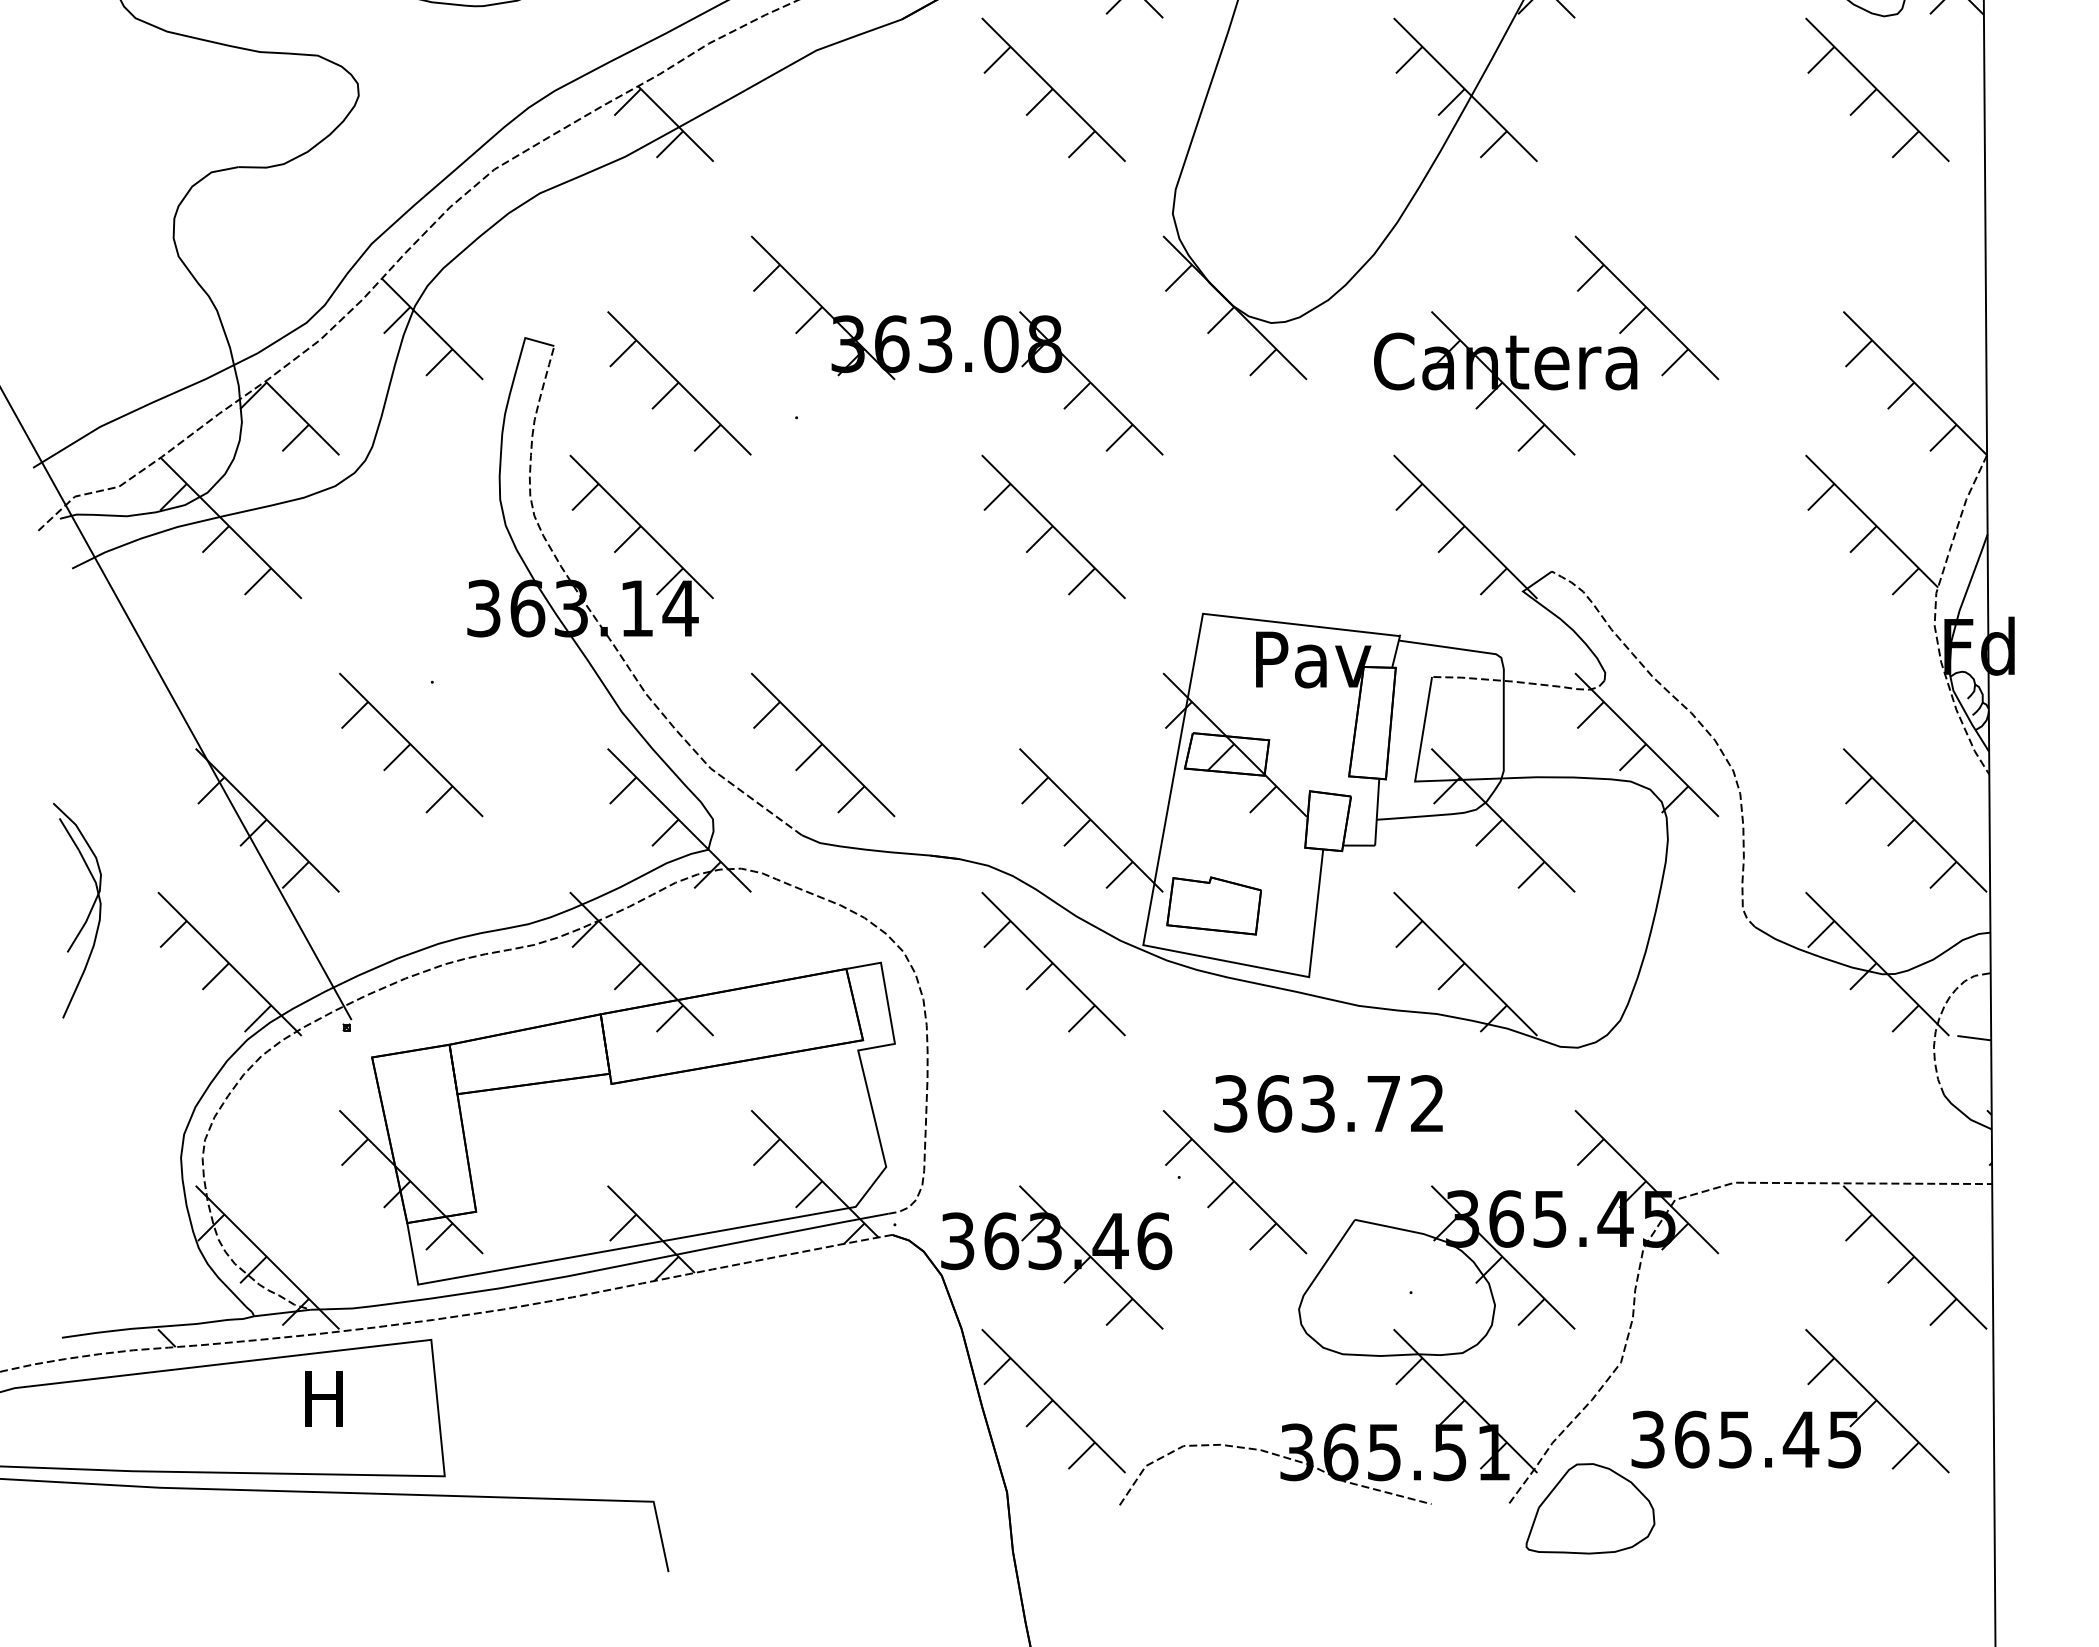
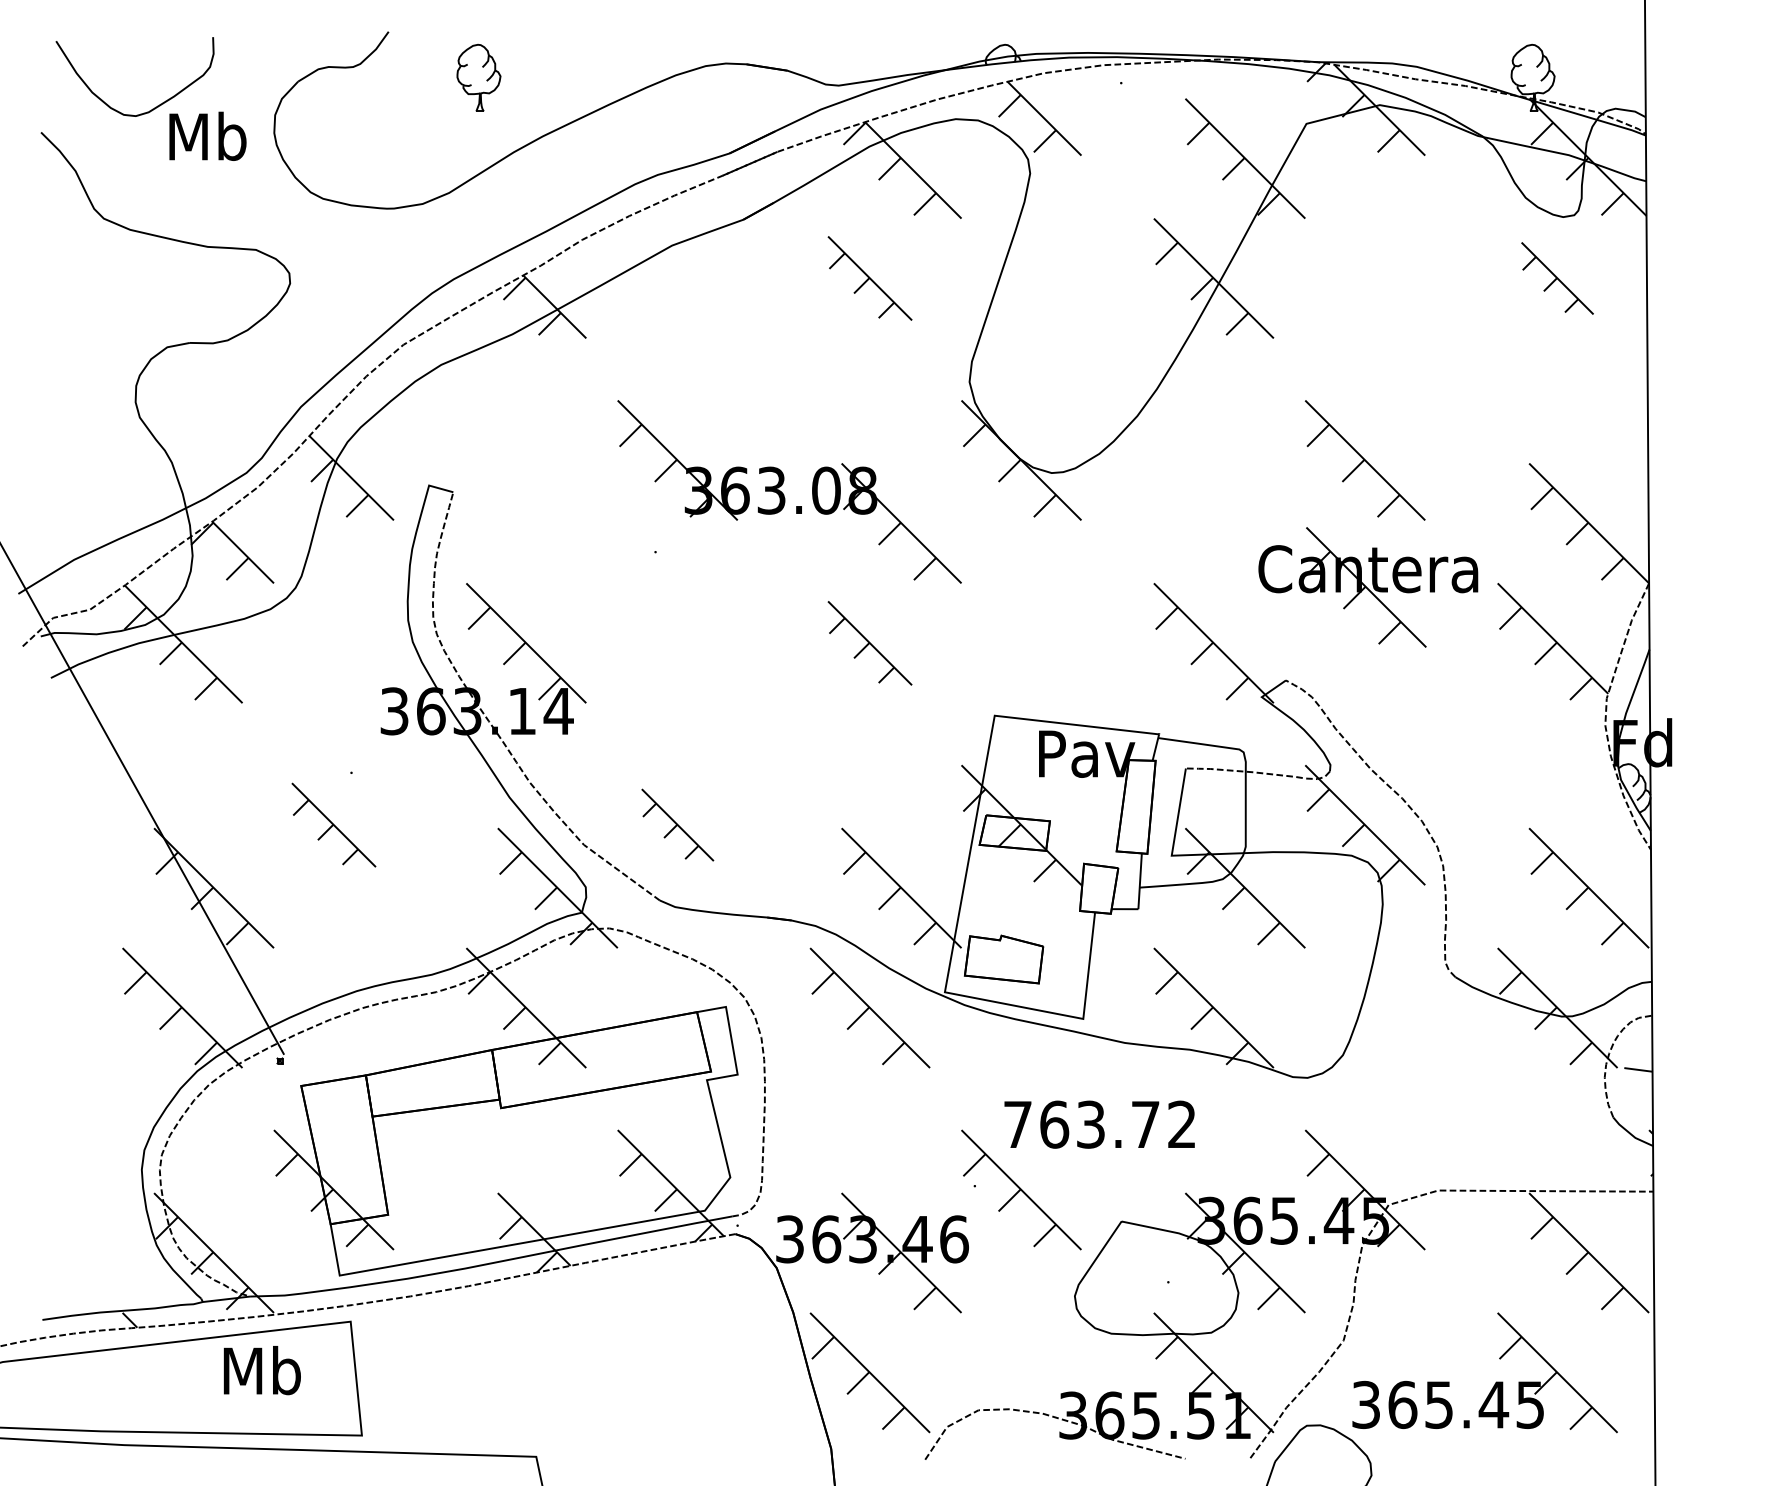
part: (1052, 89) -> (869, 278), size x0.7
part: (1877, 89) -> (1557, 278), size x0.6
part: (679, 383) -> (557, 523), removed
part: (1505, 383) -> (1368, 587), moved
part: (1052, 527) -> (869, 643), size x0.7
part: (410, 744) -> (333, 824), size x0.7
part: (822, 744) -> (677, 824), size x0.6
part: (88, 913) -> (64, 965), removed
text: (1230, 1103) -> (1017, 1124), 363.72 -> 763.72
text: (324, 1398) -> (261, 1370), H -> Mb

